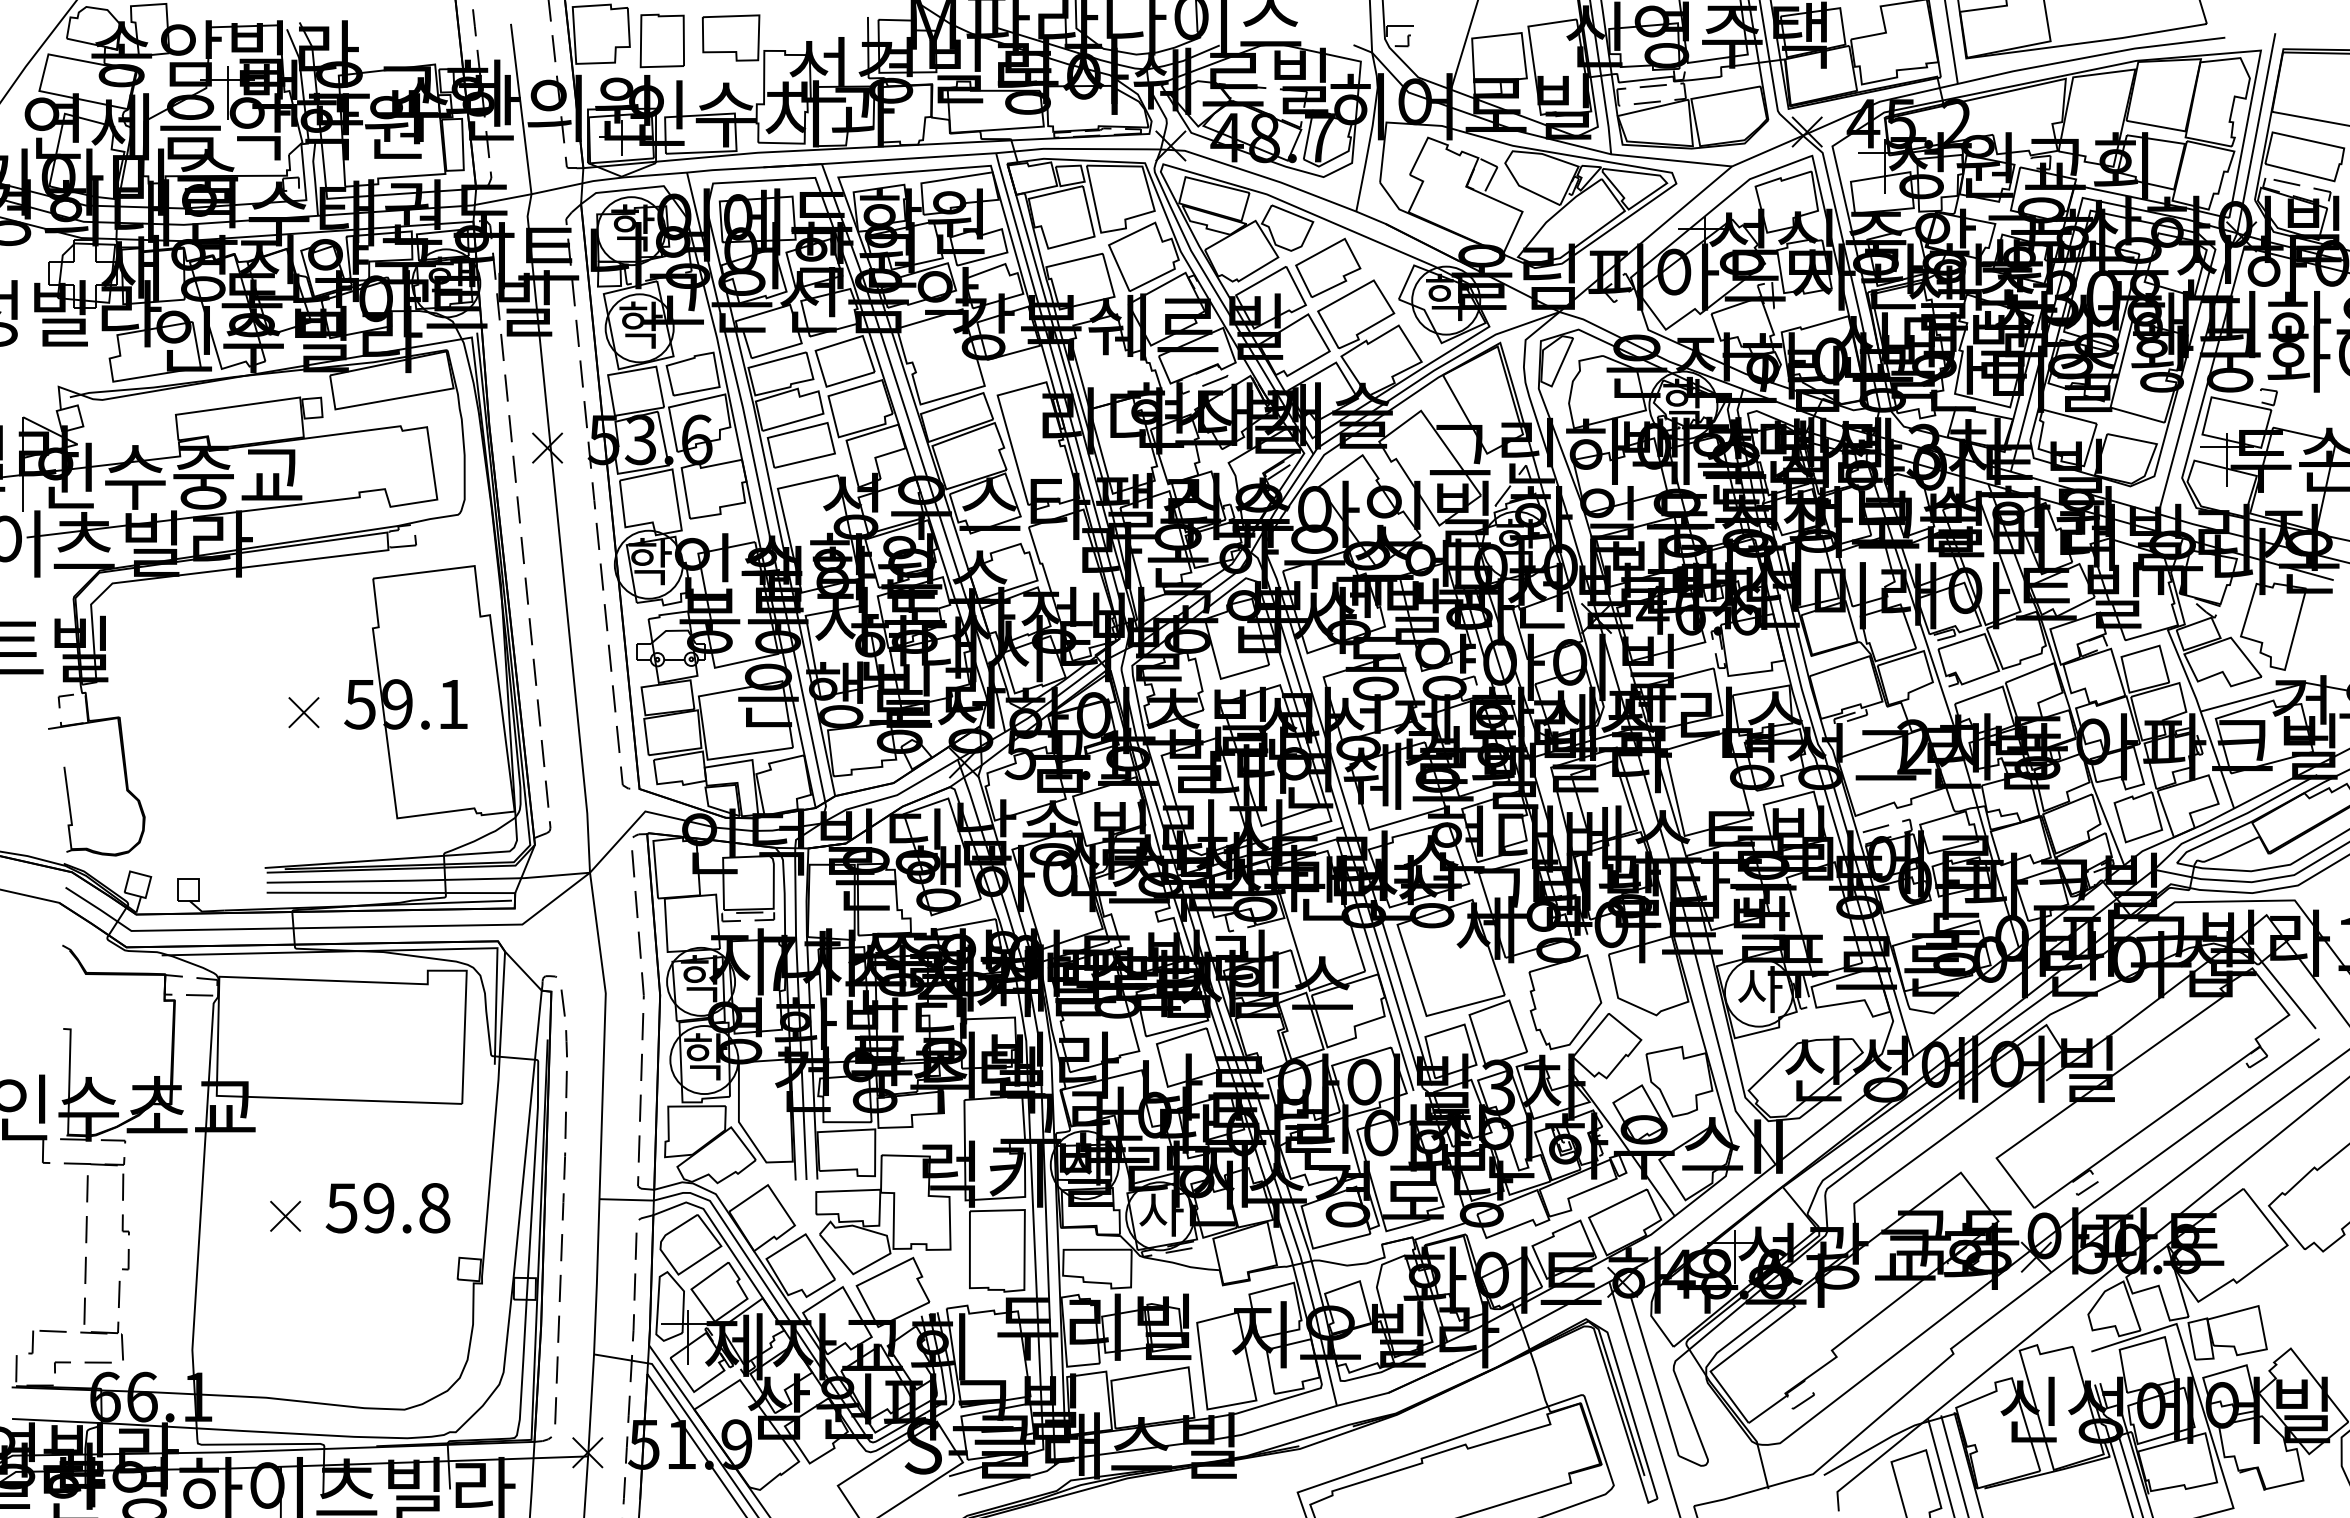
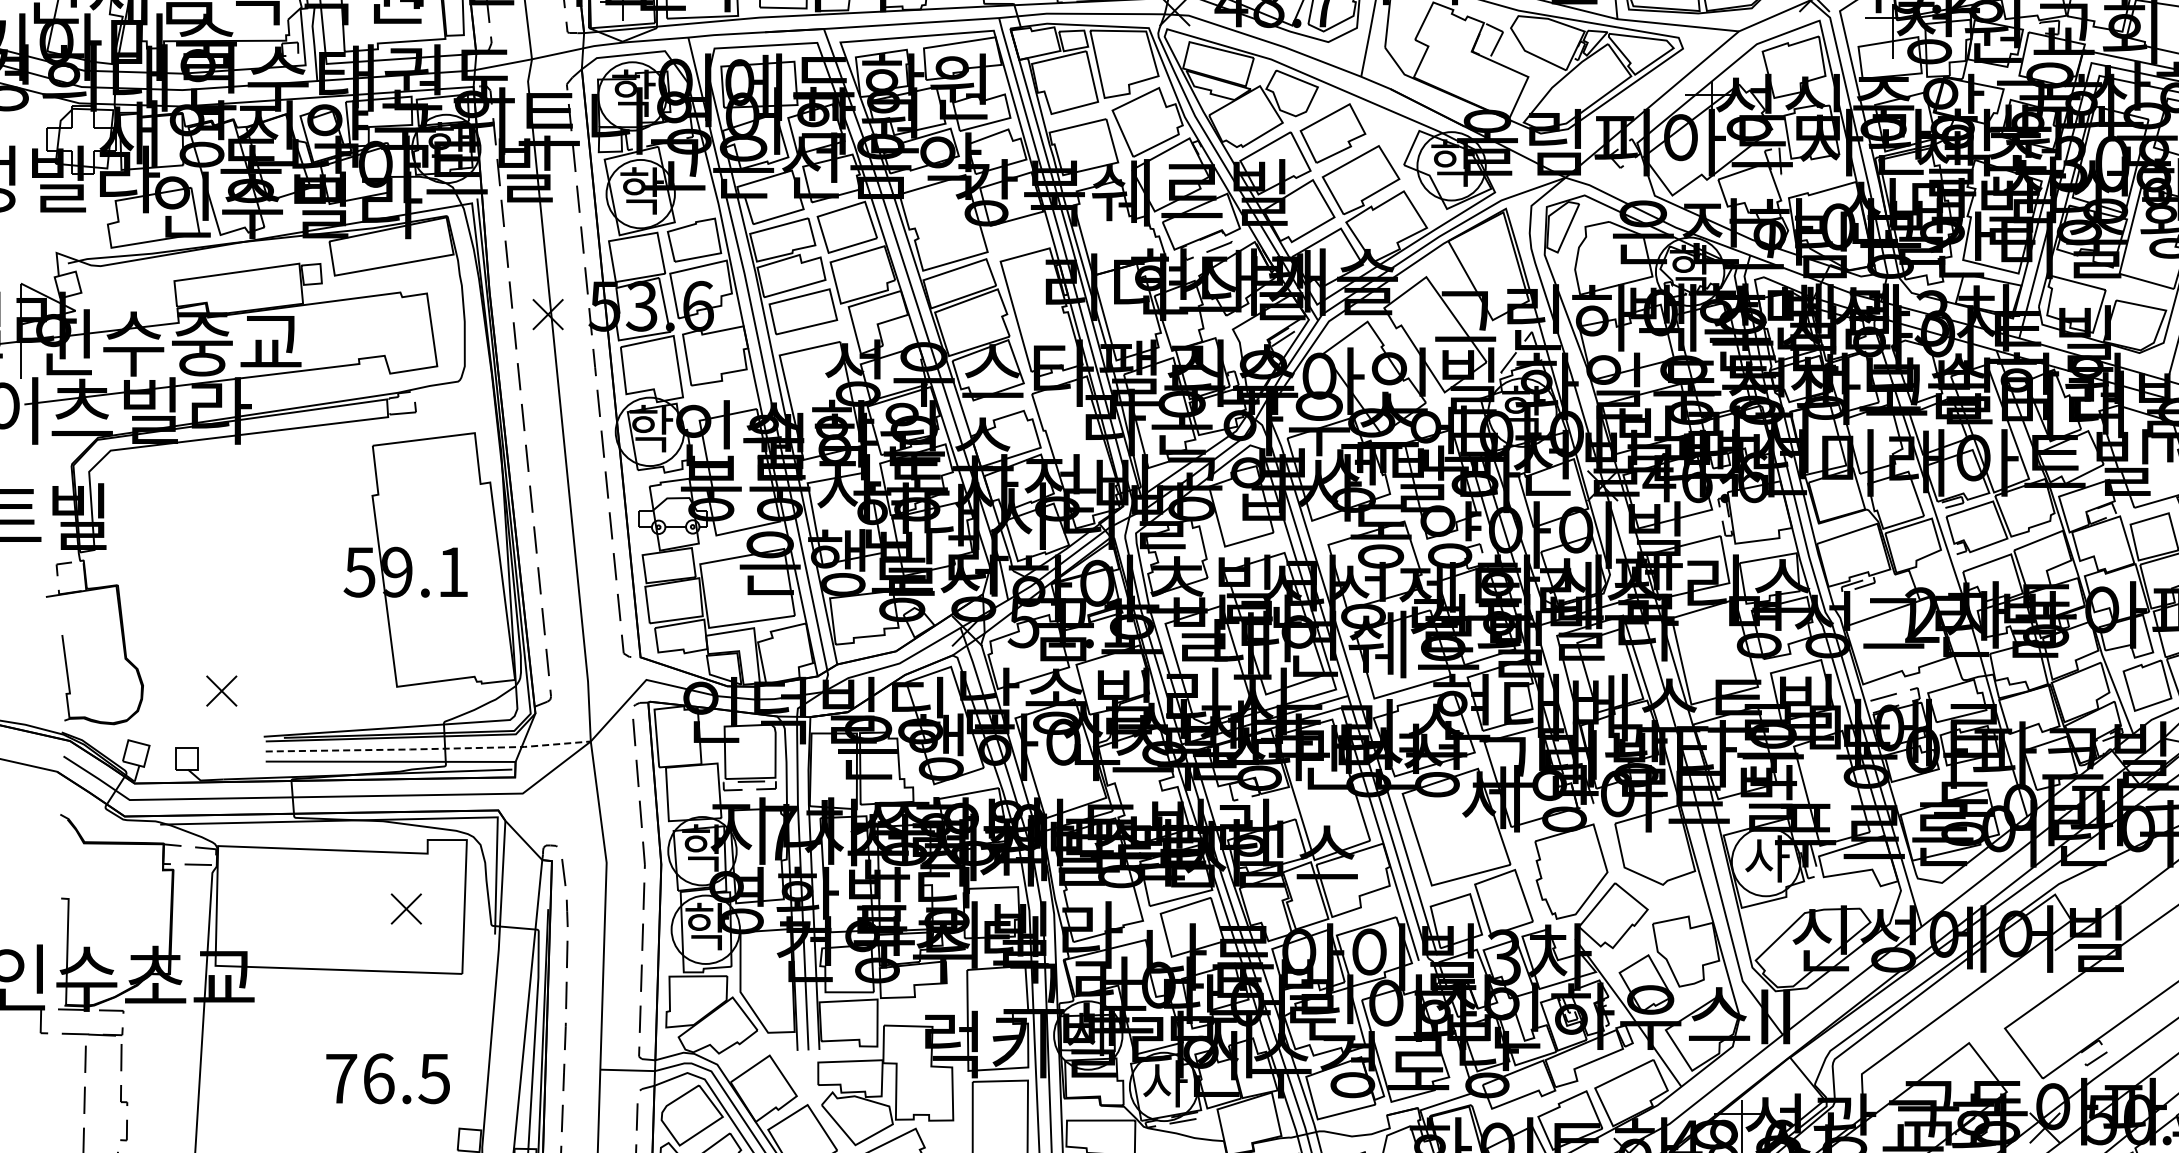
part: (303, 712) -> (221, 690), moved
line: (428, 880) -> (428, 749), solid -> dashed
text: (387, 1207) -> (387, 1078), 59.8 -> 76.5
part: (285, 1215) -> (406, 908), moved

